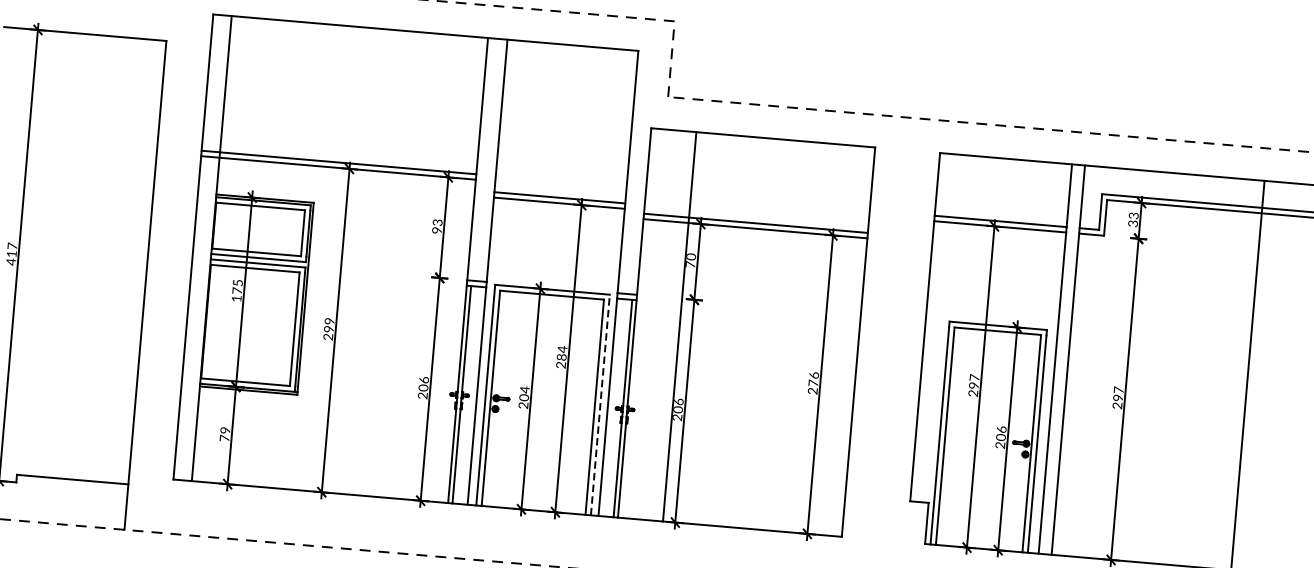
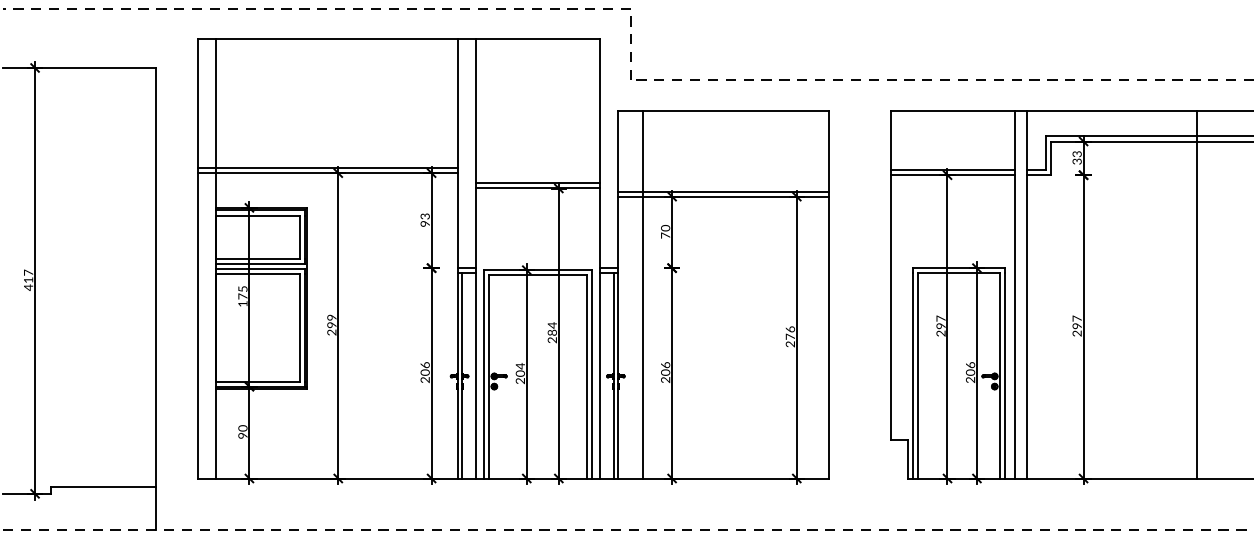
line: (679, 326) -> (643, 294), moved
line: (600, 404) -> (592, 373), dashed -> solid
text: (224, 433) -> (242, 431), 79 -> 90

